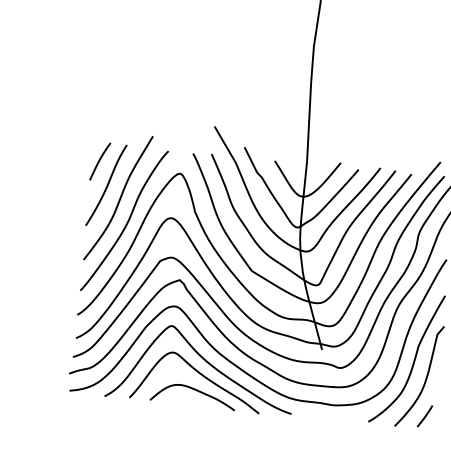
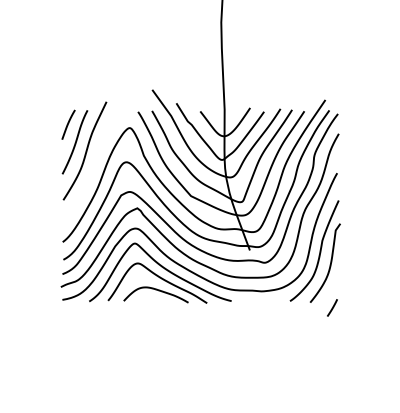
curve: (125, 223) -> (92, 169), removed
line: (425, 415) -> (332, 307), moved

